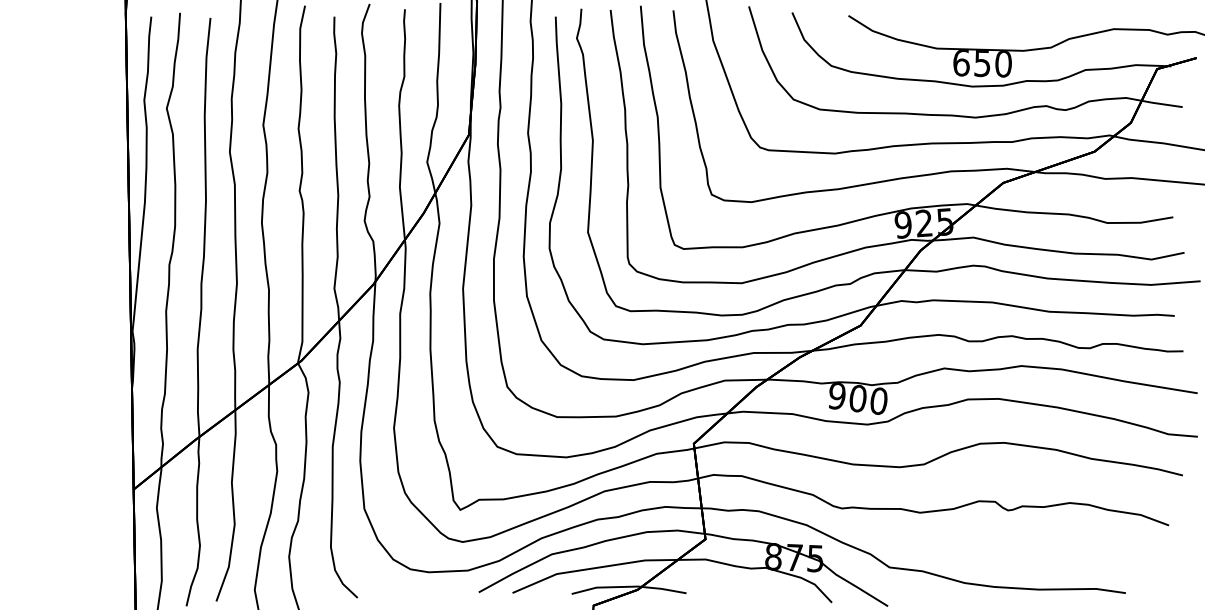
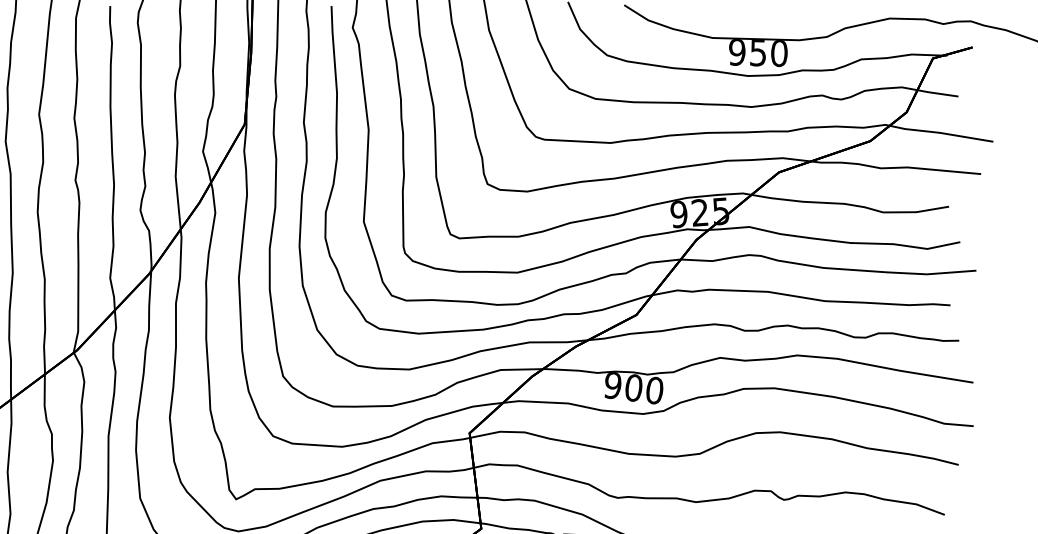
text: (961, 63) -> (737, 52), 650 -> 950

